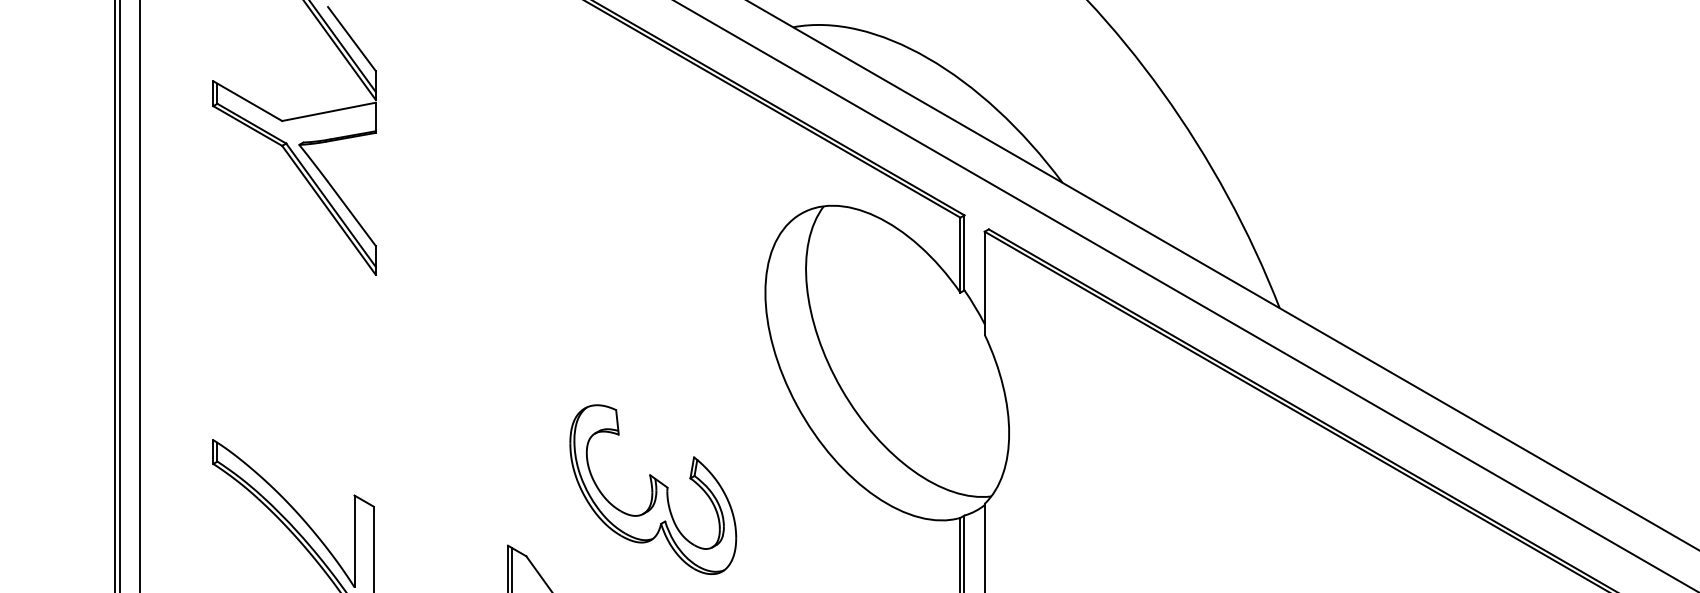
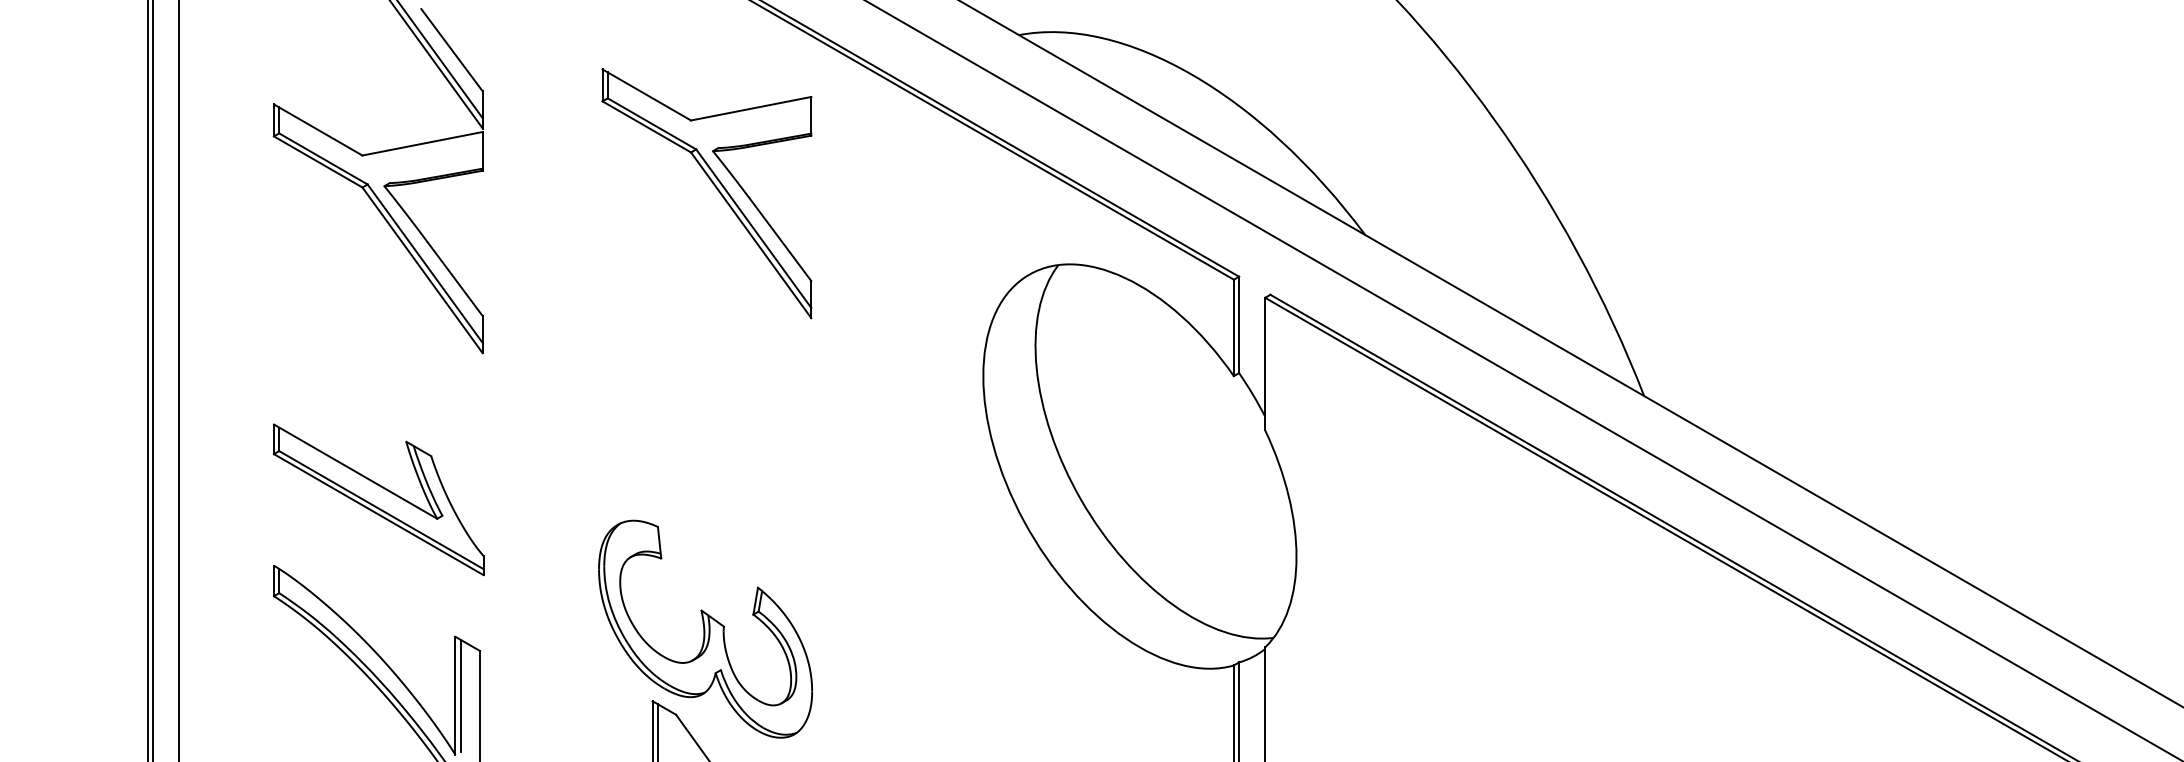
part: (557, 147) -> (716, 189), added
part: (294, 388) -> (378, 499), added
part: (653, 489) -> (705, 628), moved
line: (358, 541) -> (460, 695), added

